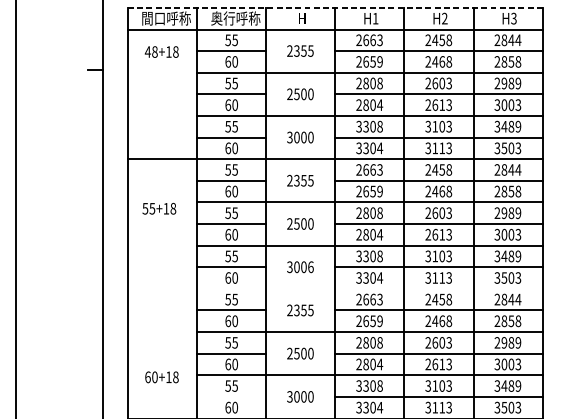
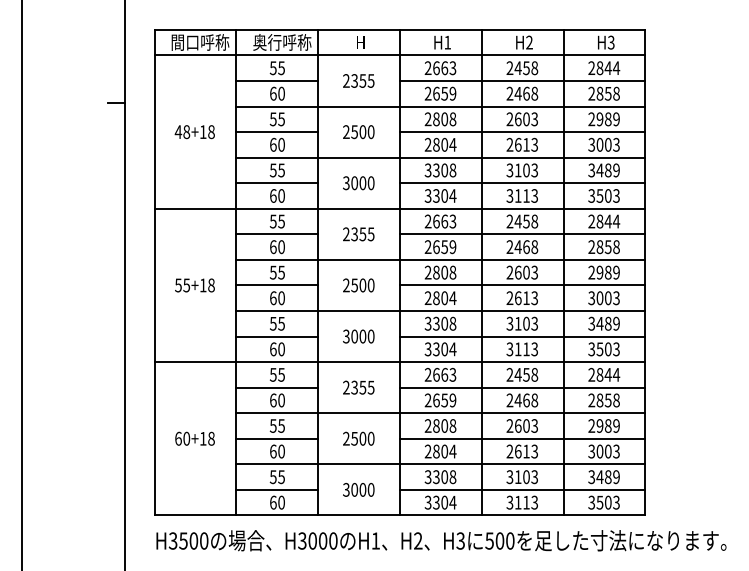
line: (335, 7) -> (400, 29), dashed -> solid
text: (161, 52) -> (194, 132), moved
text: (158, 208) -> (194, 285), moved
text: (310, 267) -> (370, 336), 3006 -> 3000
line: (334, 289) -> (399, 362), added
text: (161, 377) -> (194, 438), moved
line: (231, 396) -> (277, 489), added

